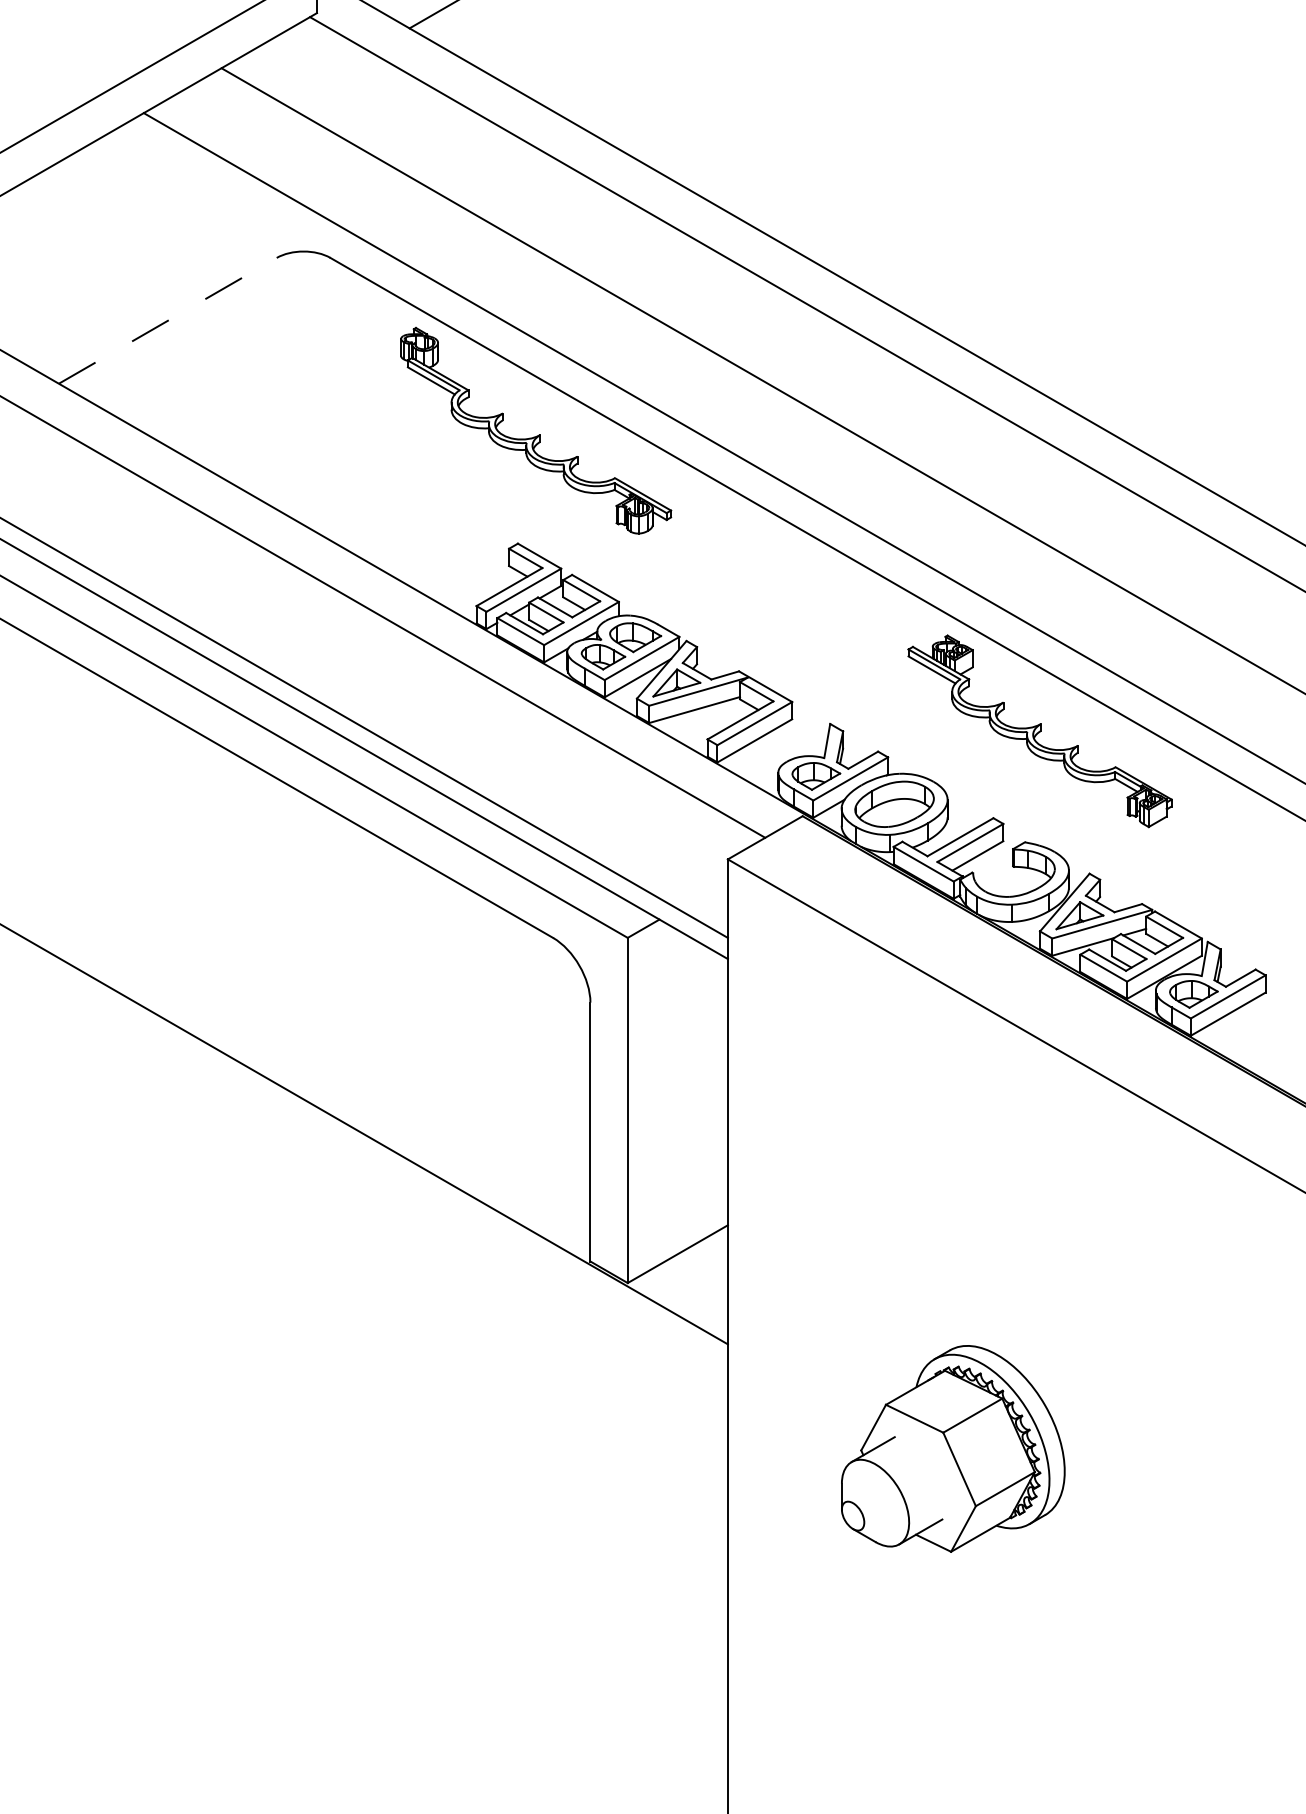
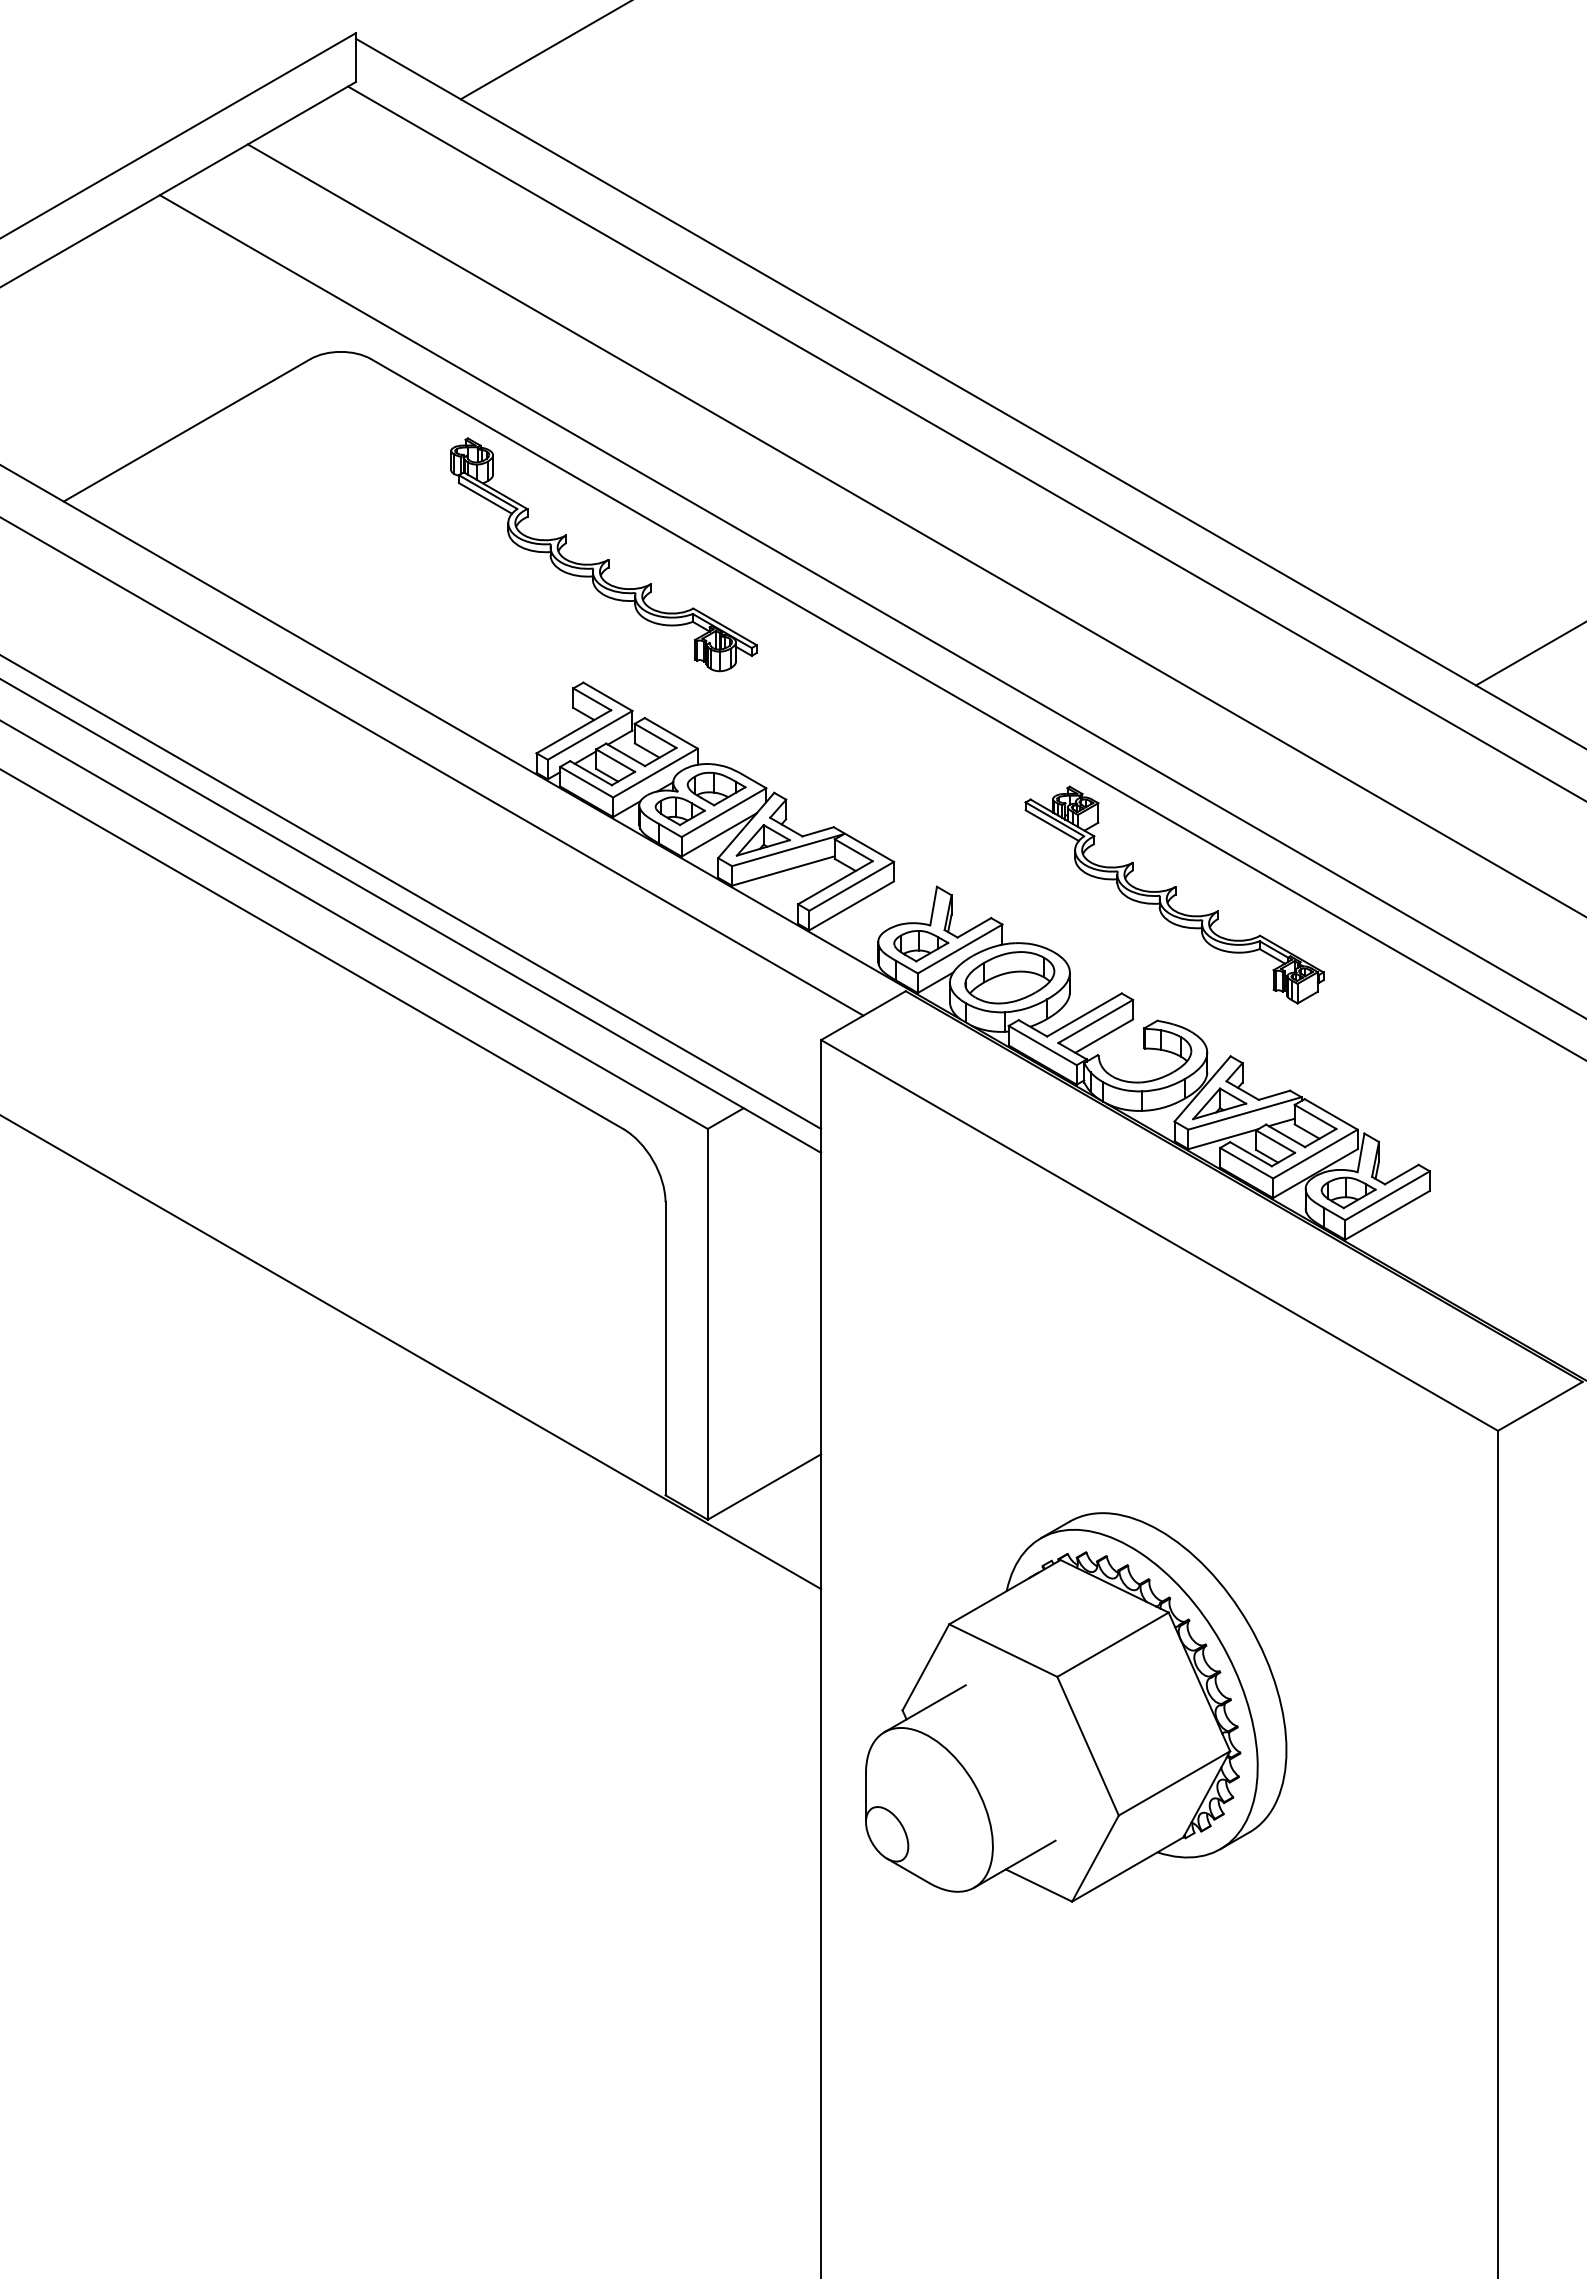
line: (168, 320) -> (187, 430), dashed -> solid
part: (953, 1448) -> (1076, 1707), size x1.67

